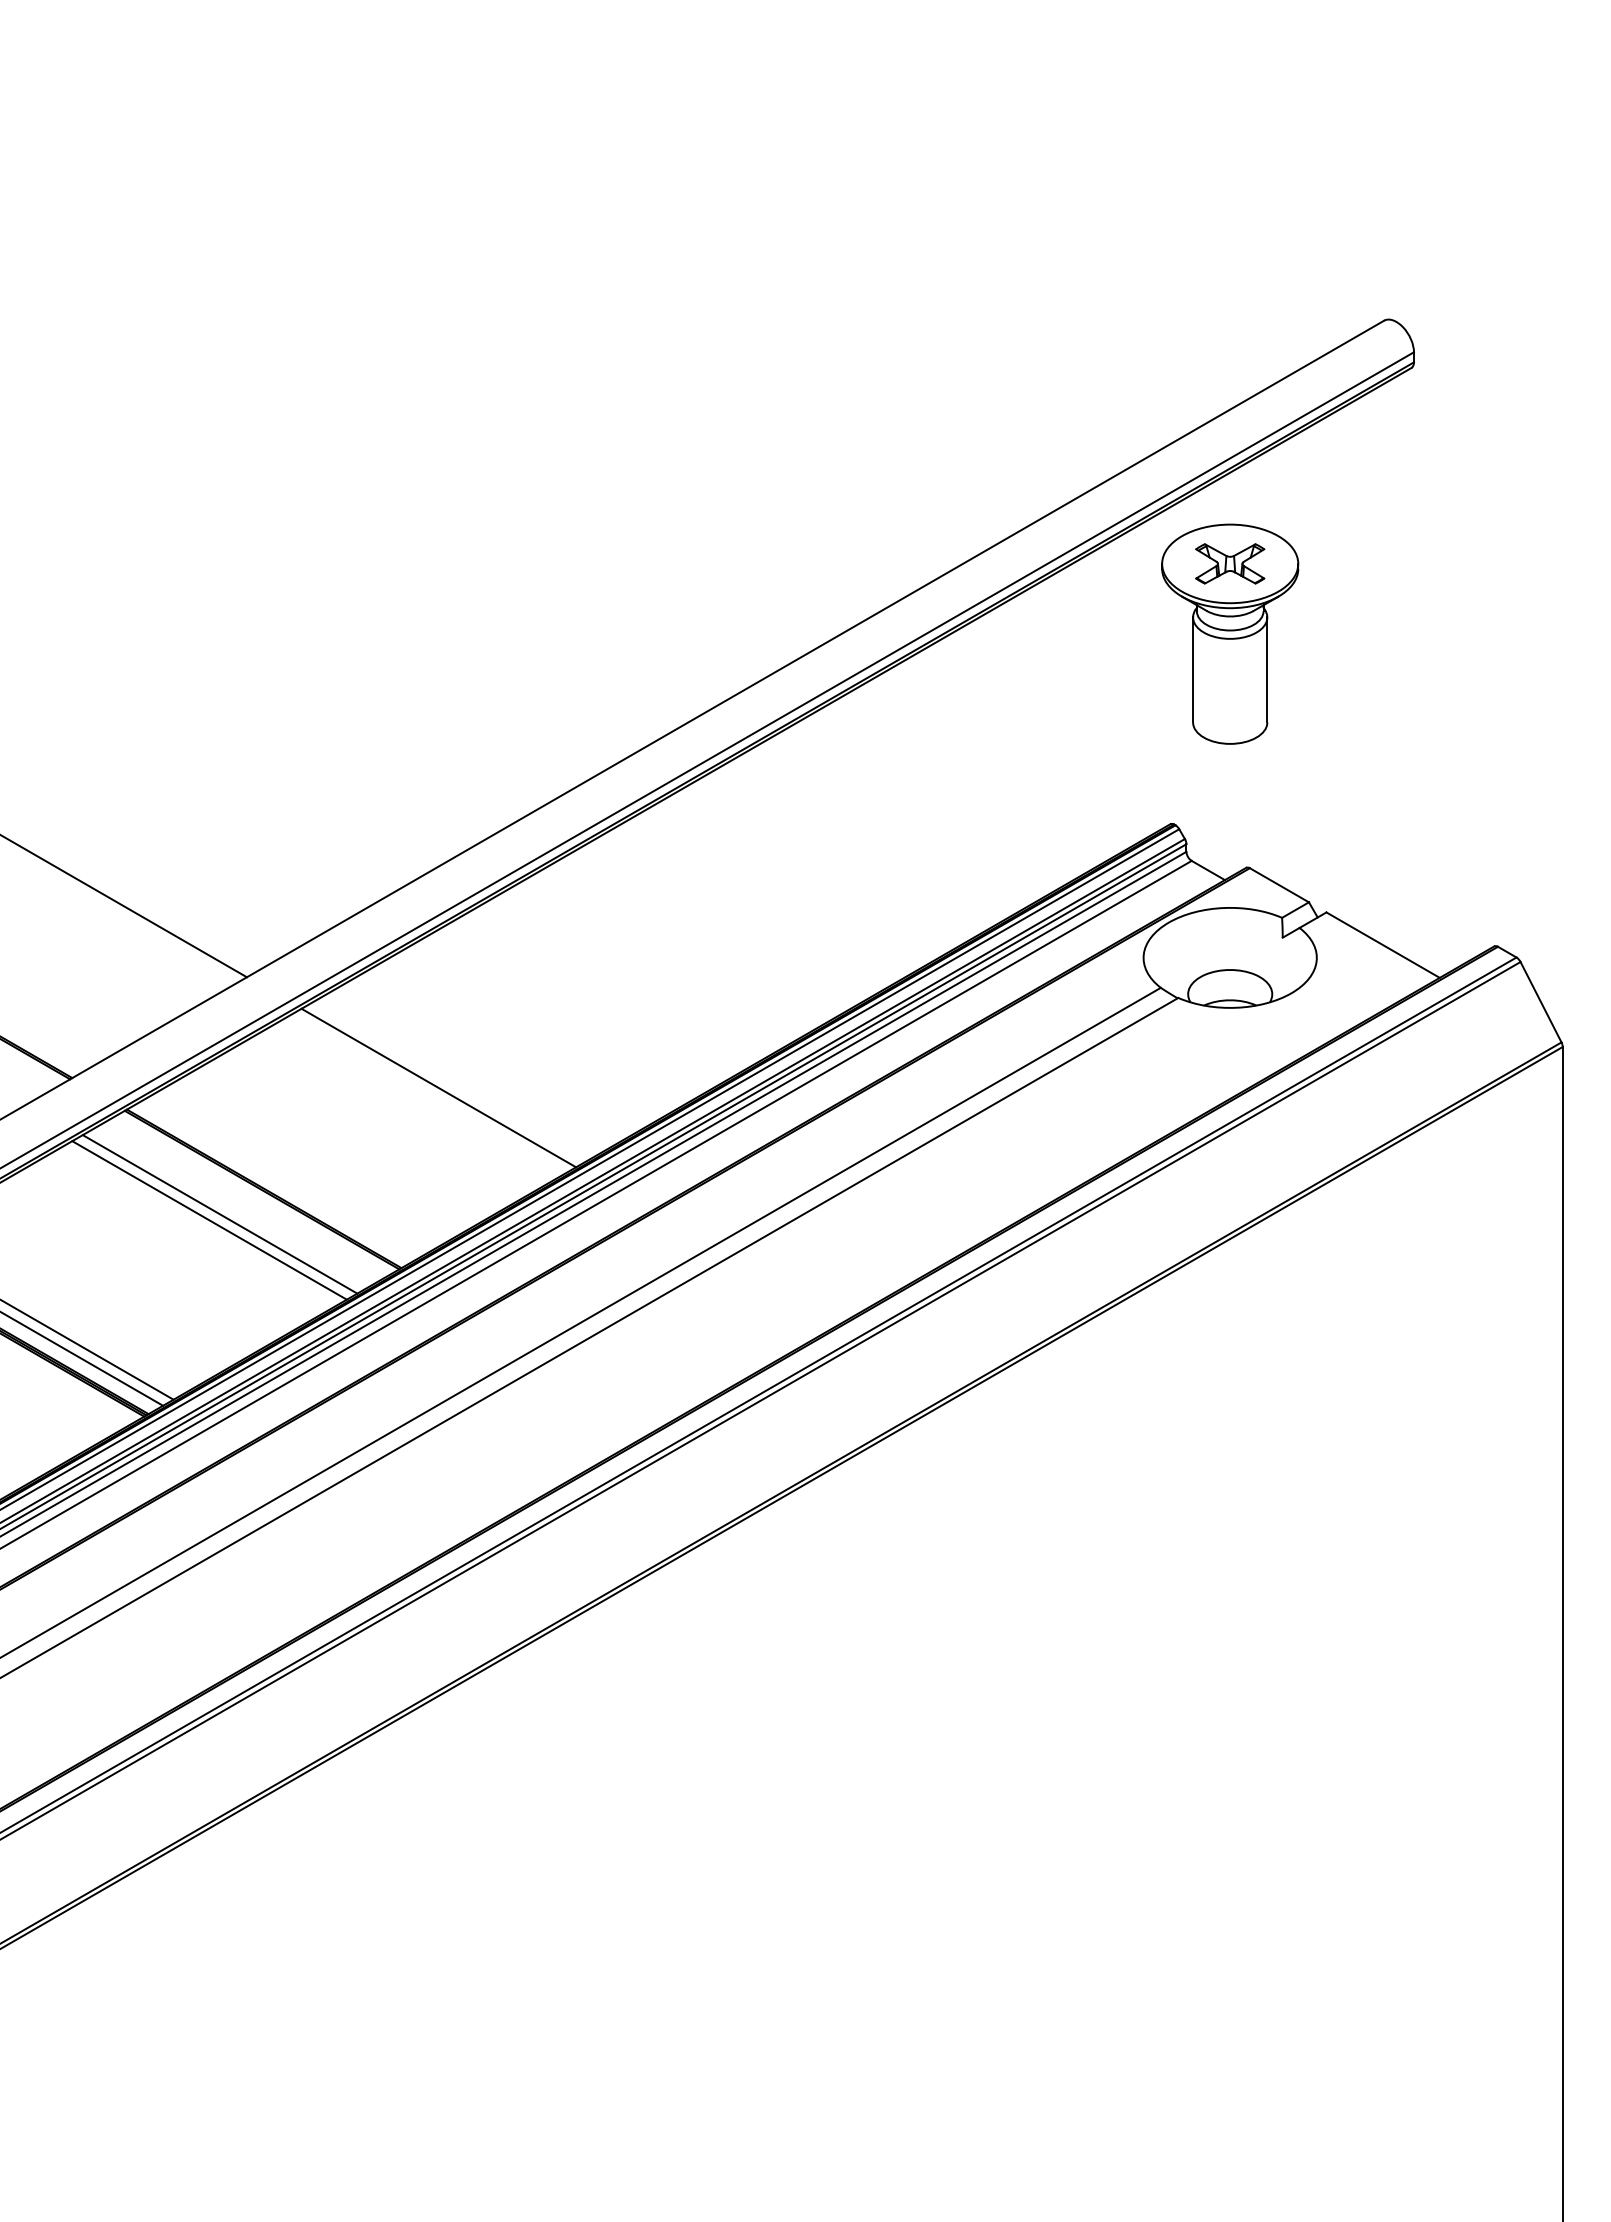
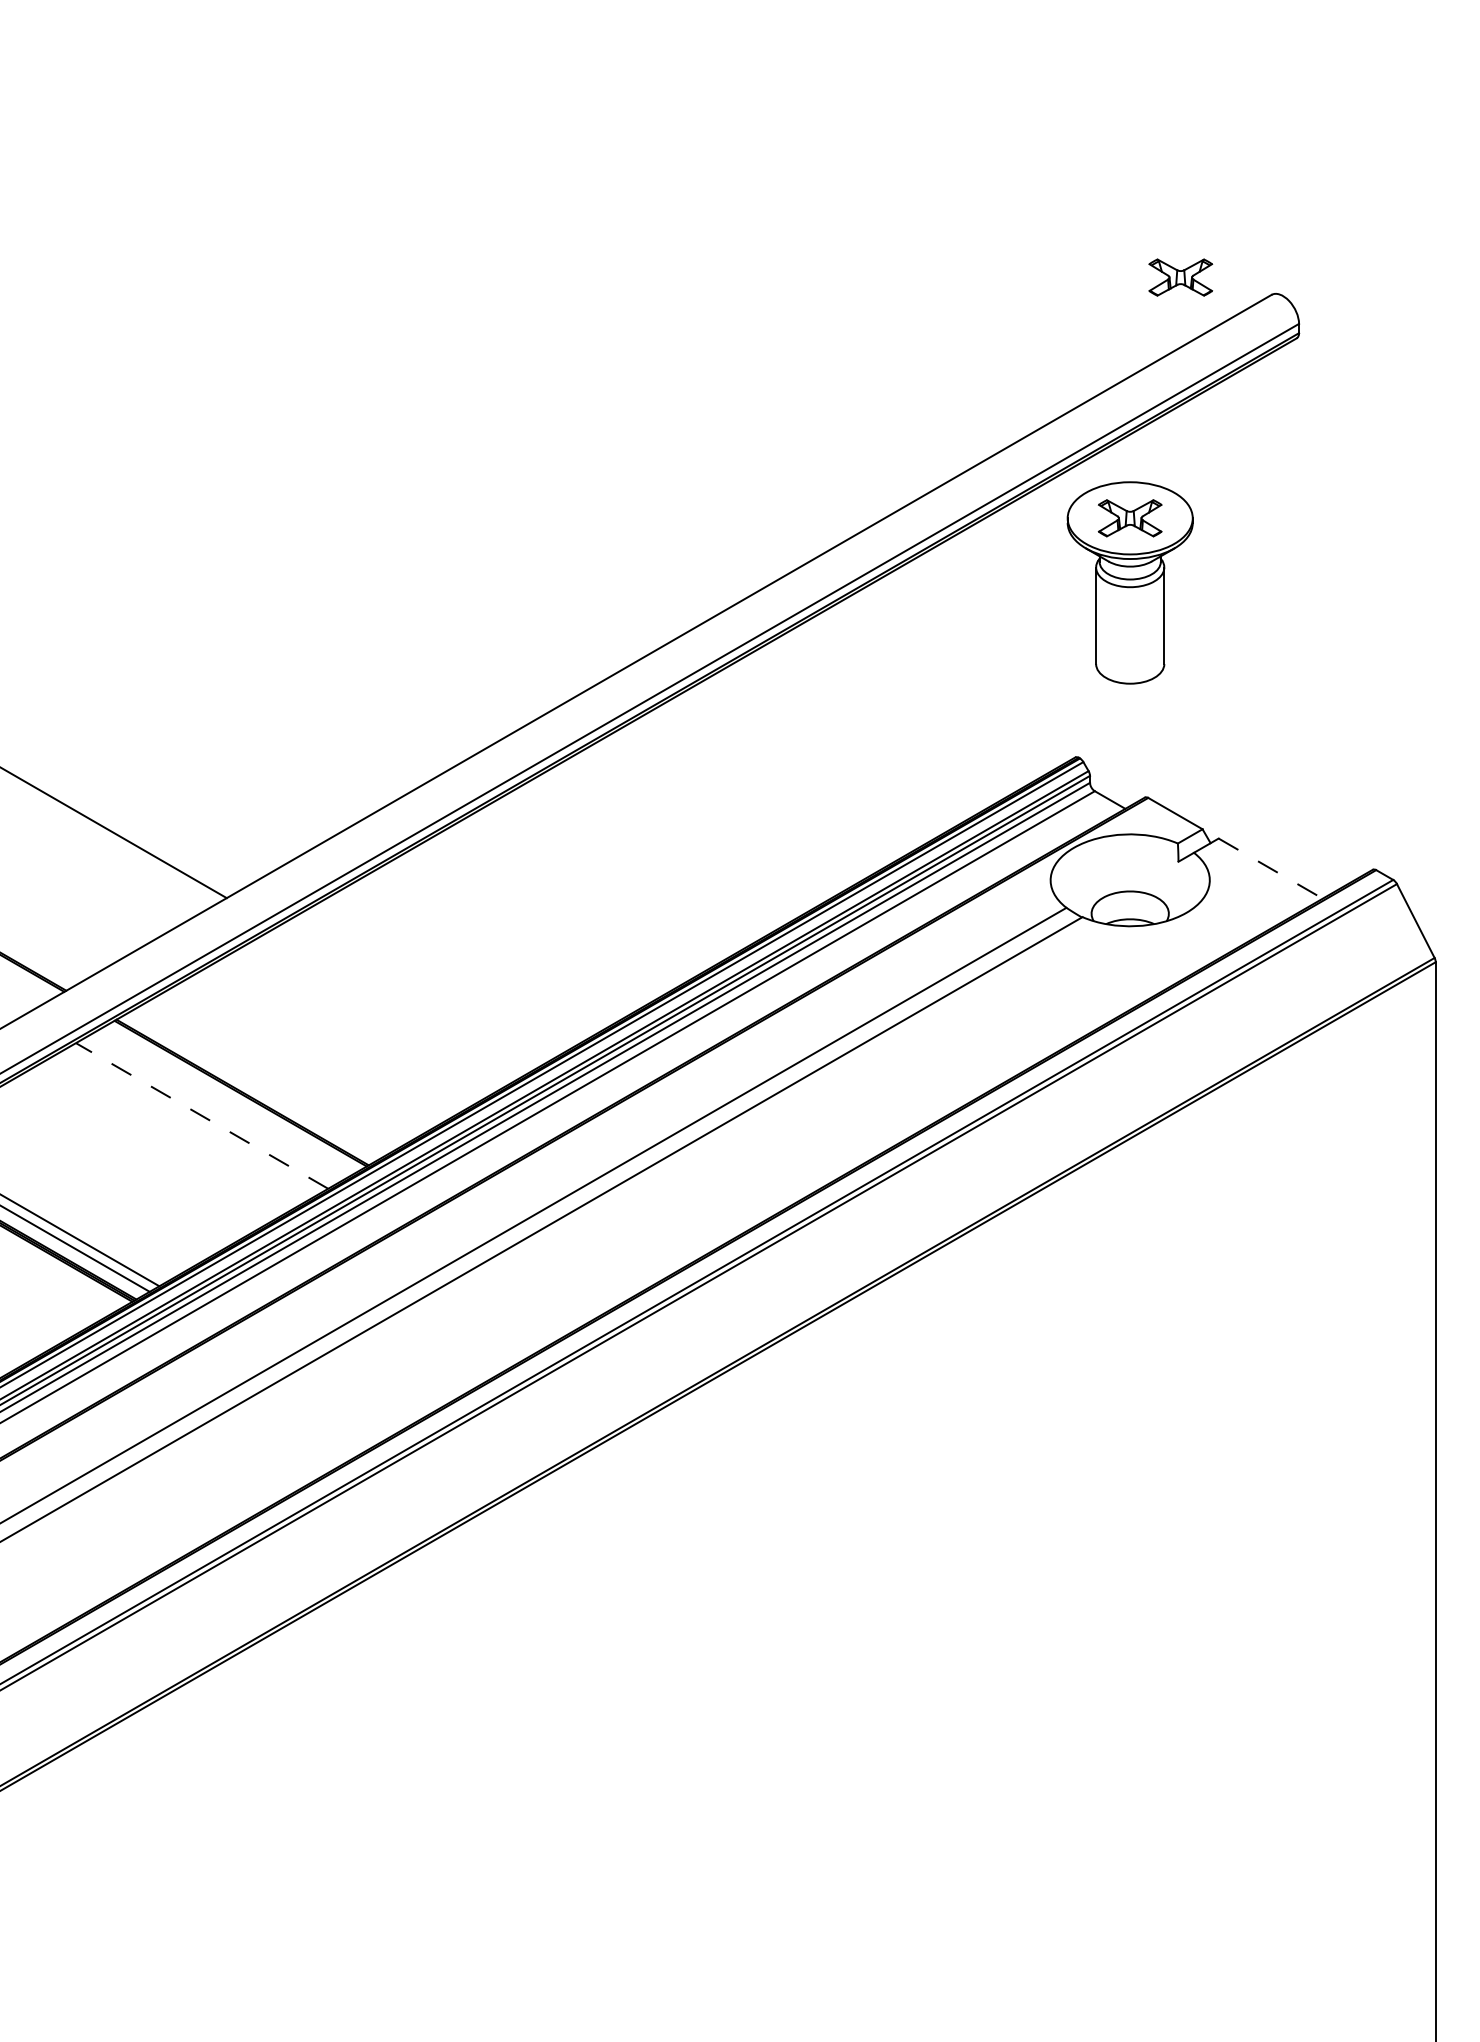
part: (1285, 301) -> (1181, 277), added
line: (1383, 945) -> (1271, 868), solid -> dashed
line: (438, 1087) -> (402, 999), removed
line: (220, 1214) -> (202, 1116), solid -> dashed
line: (209, 1220) -> (192, 1121), removed

